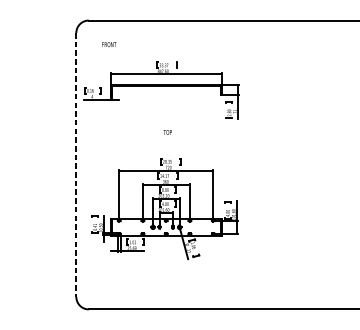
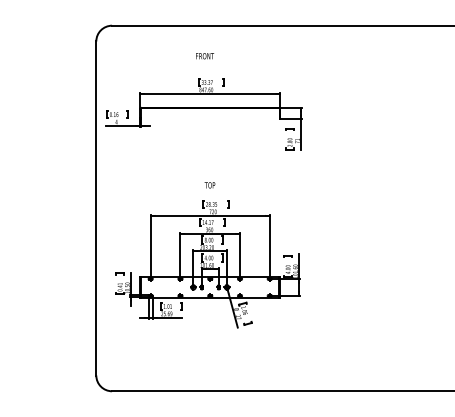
text: (109, 44) -> (205, 56), moved
text: (167, 132) -> (209, 185), moved
line: (76, 165) -> (96, 208), dashed -> solid

